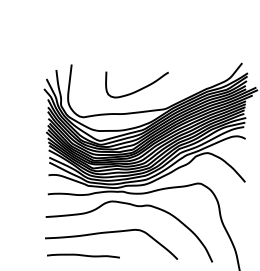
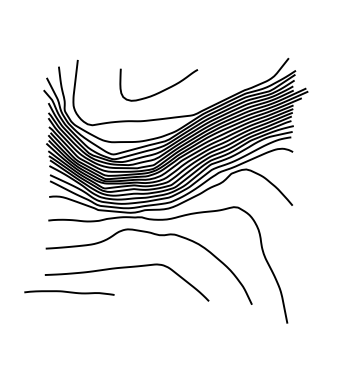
curve: (83, 255) -> (69, 292), moved

